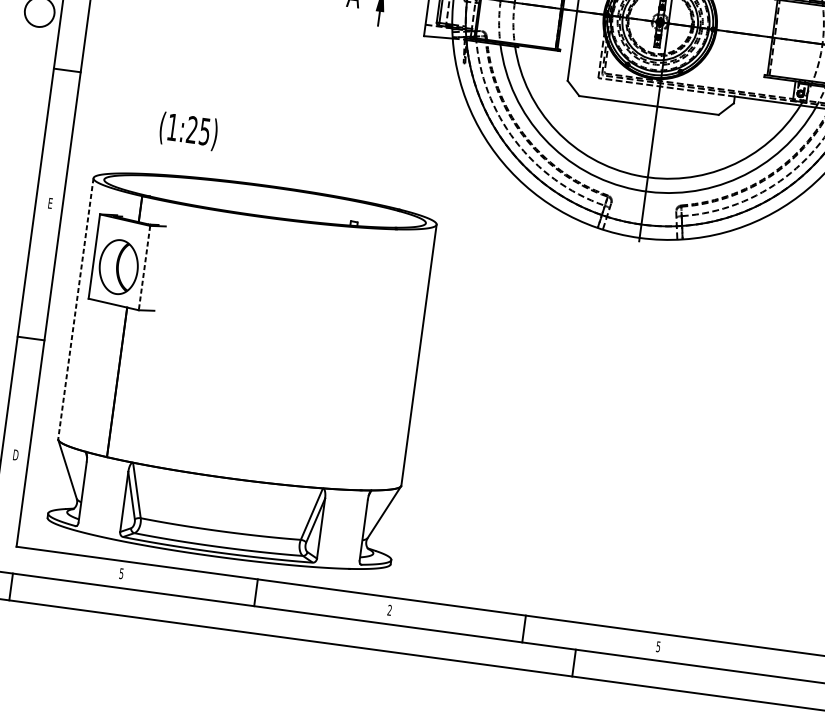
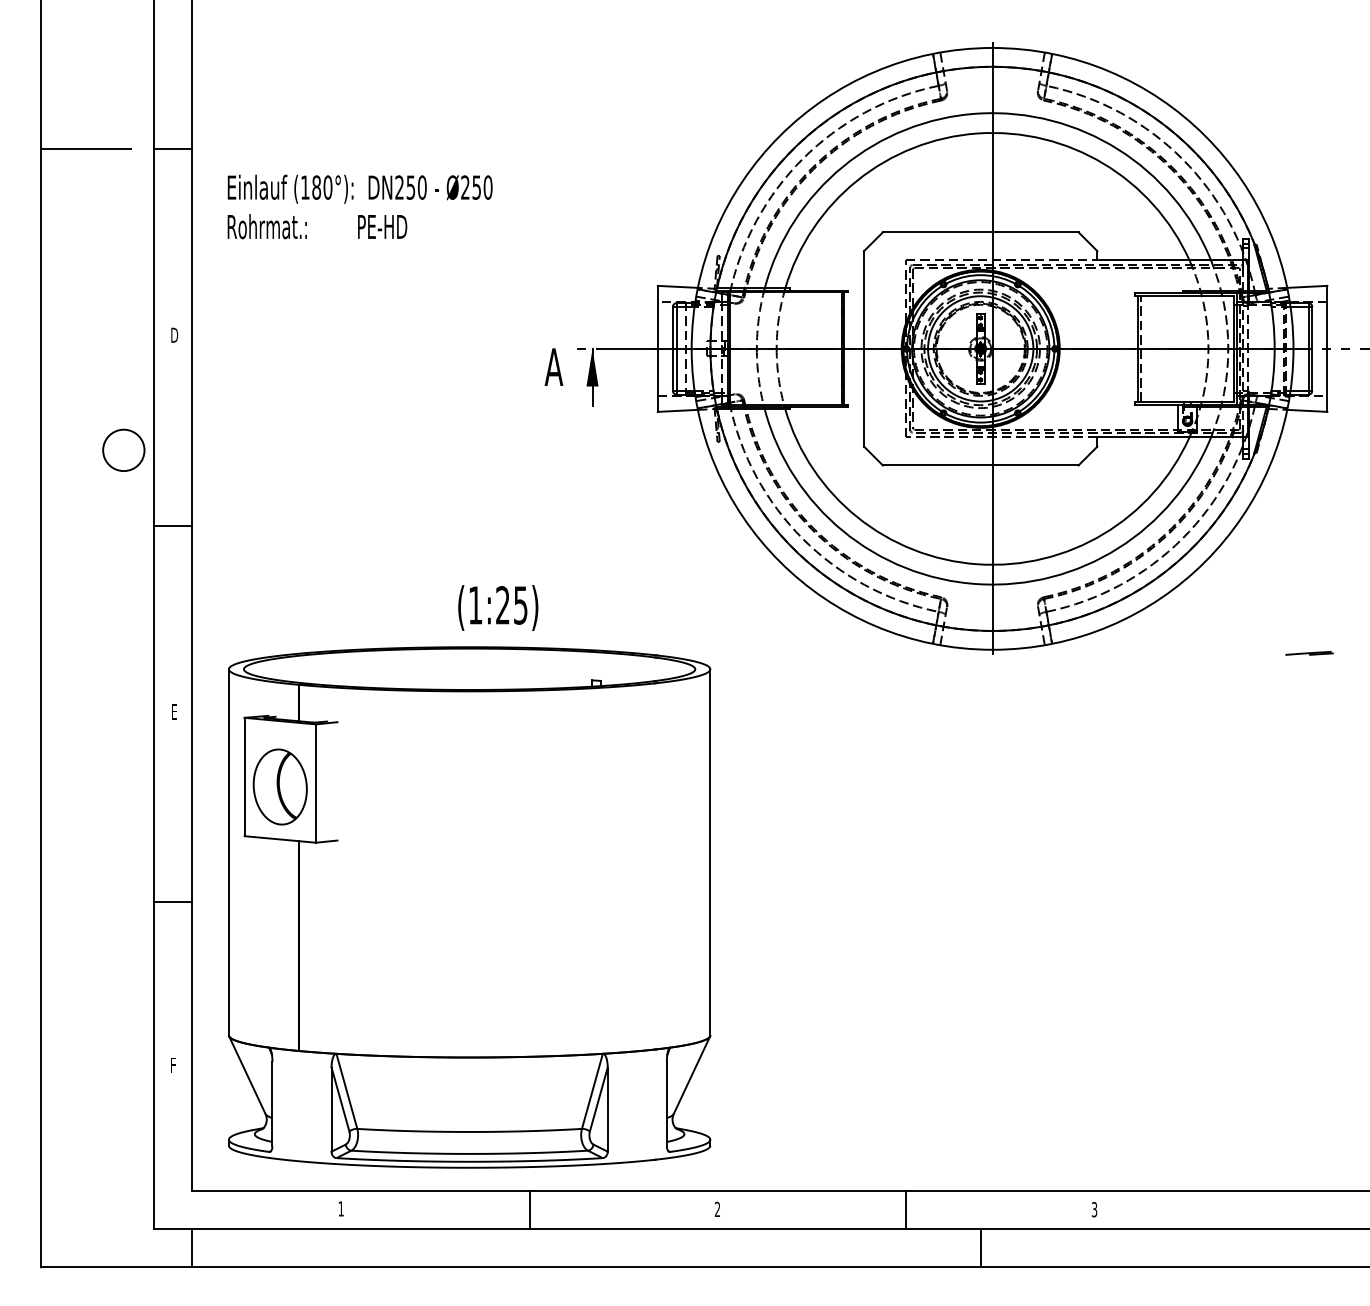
text: (188, 131) -> (498, 607), moved
line: (144, 268) -> (315, 784), dashed -> solid
line: (75, 308) -> (228, 852), dashed -> solid
text: (15, 454) -> (173, 1064), D -> F
text: (121, 573) -> (340, 1208), 5 -> 1
text: (658, 646) -> (1094, 1209), 5 -> 3

